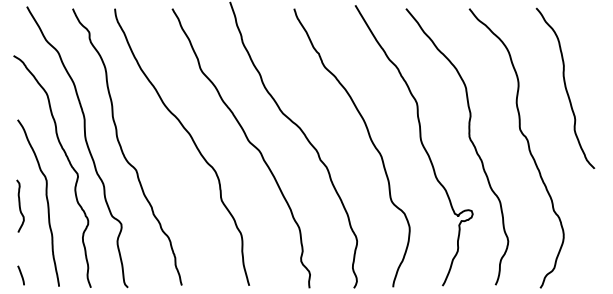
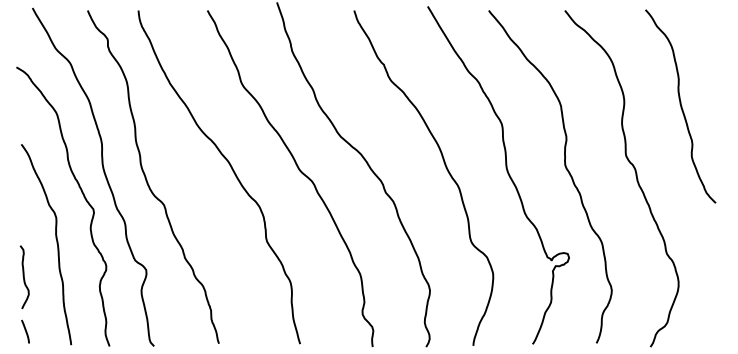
curve: (20, 206) -> (24, 277), moved

